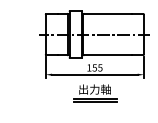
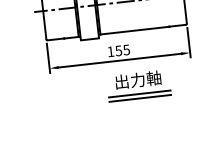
part: (95, 93) -> (139, 85), moved

